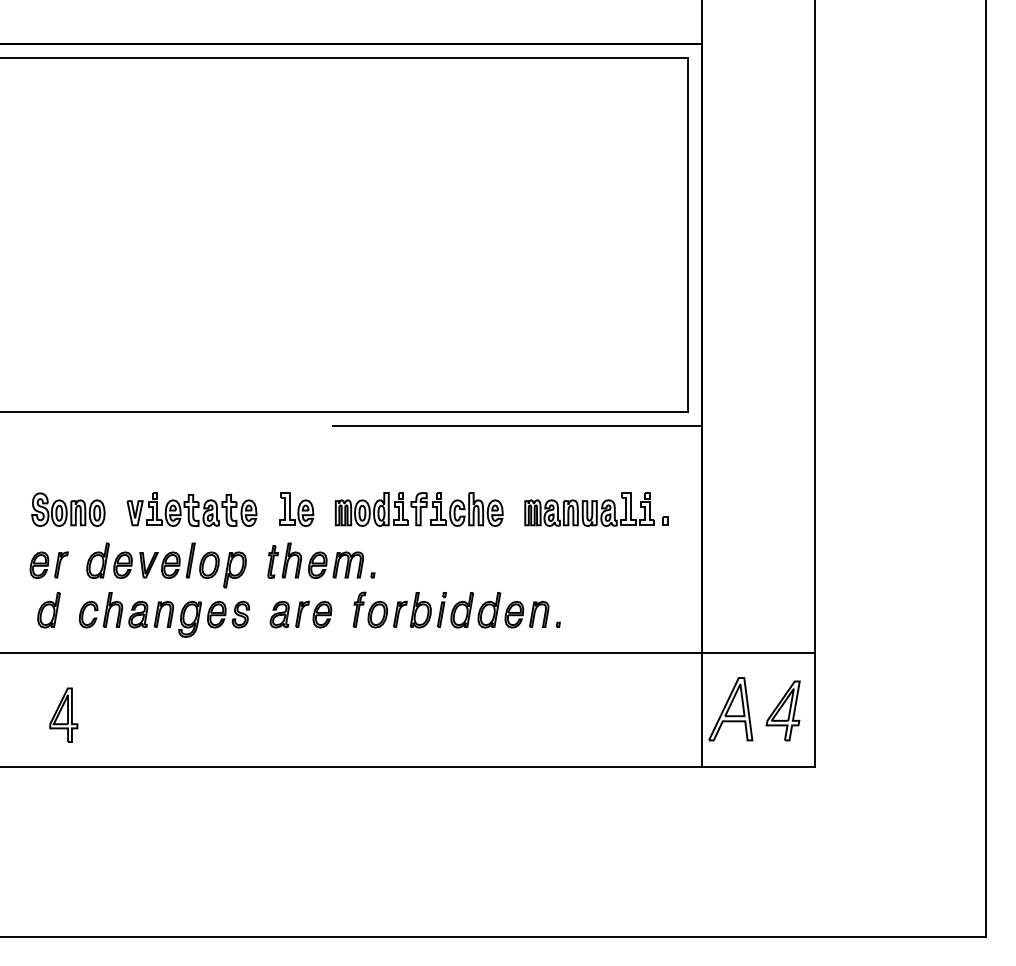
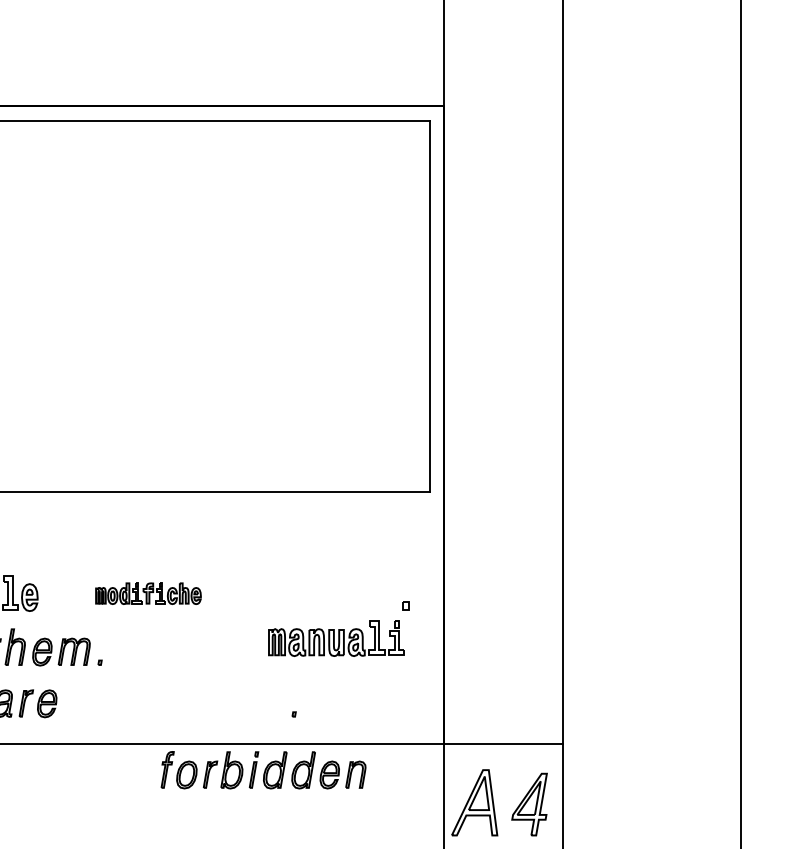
line: (517, 426) -> (251, 506), removed
part: (418, 509) -> (147, 593), size x0.6
part: (589, 509) -> (336, 638), moved
part: (450, 609) -> (262, 769), moved

